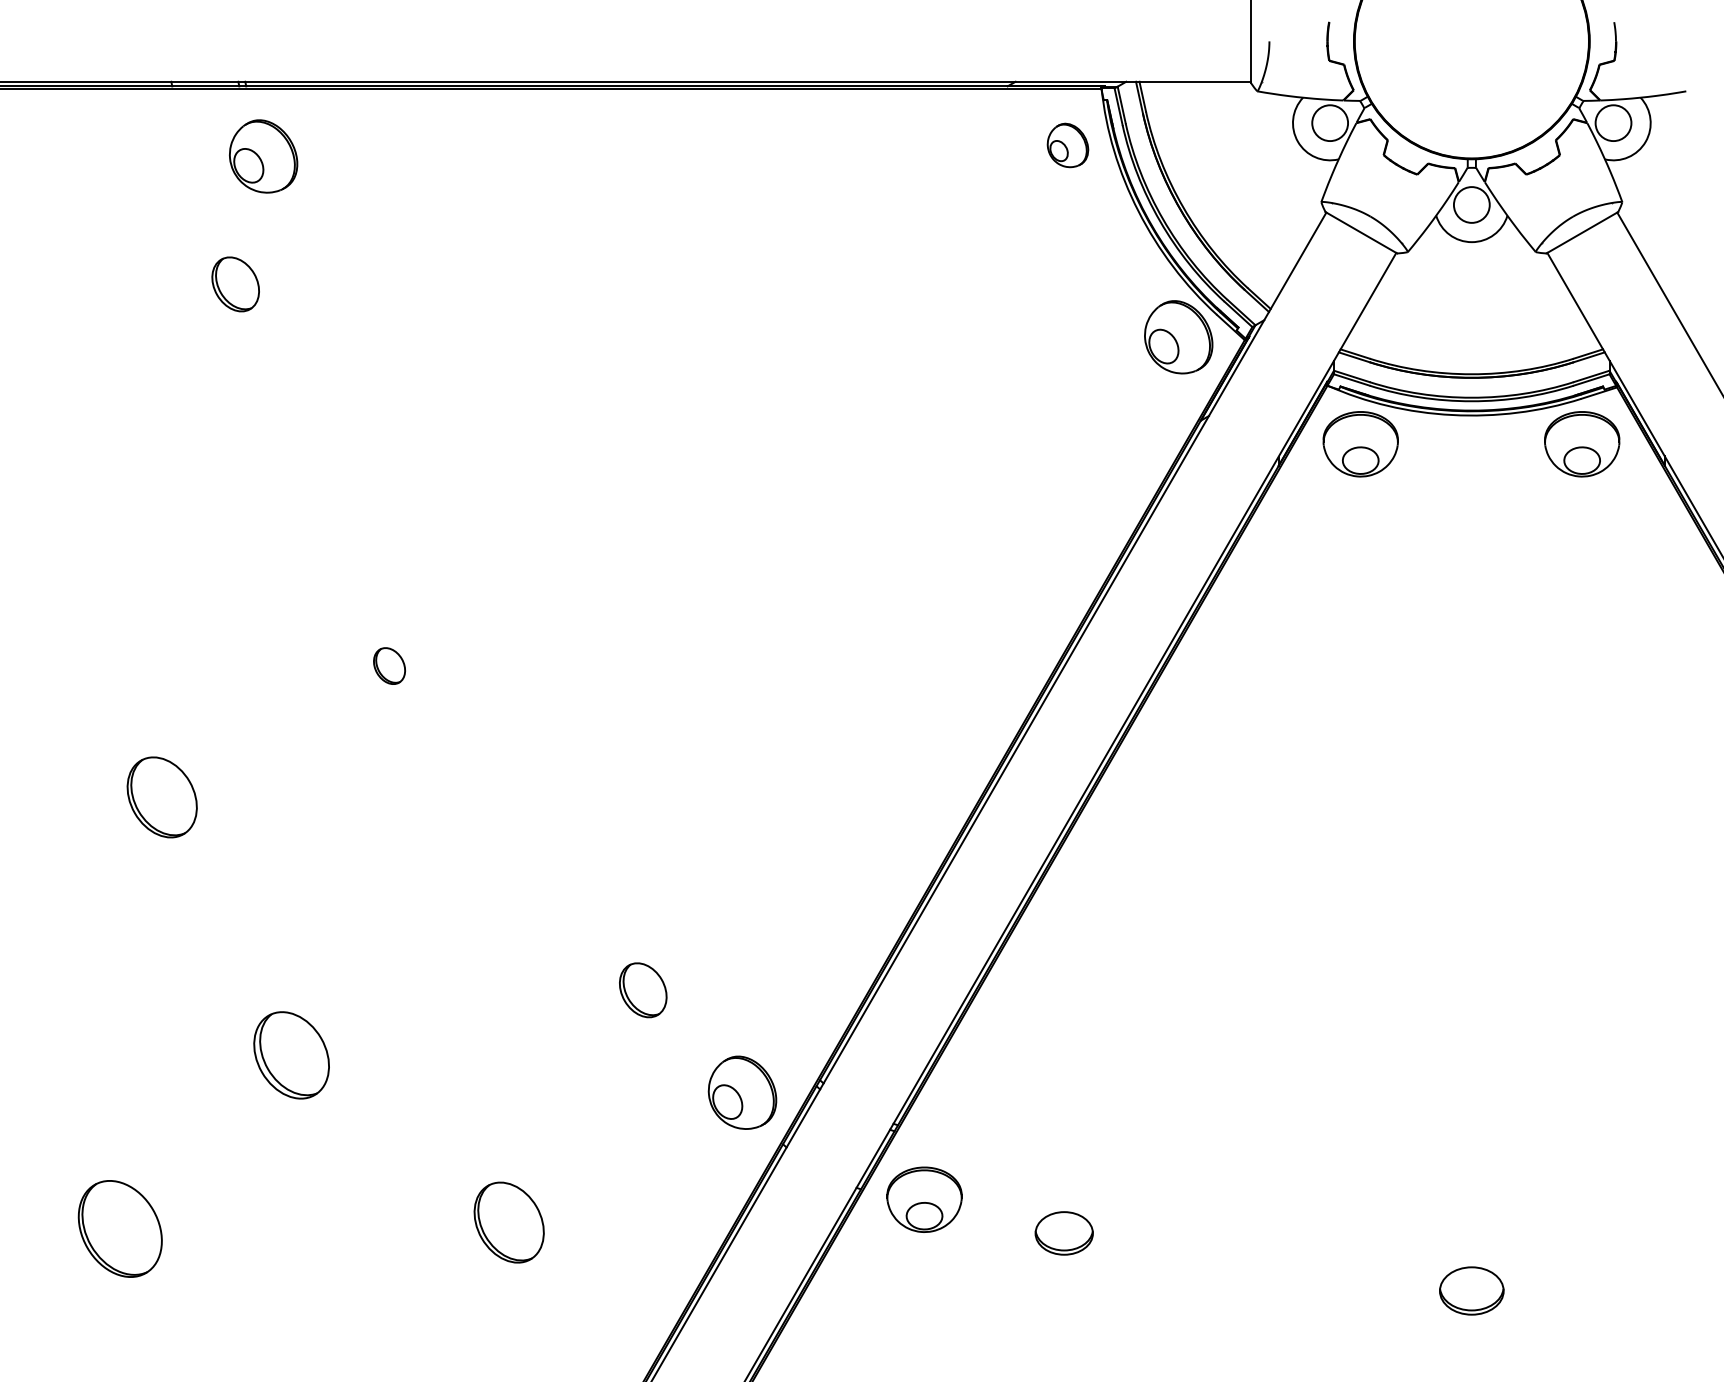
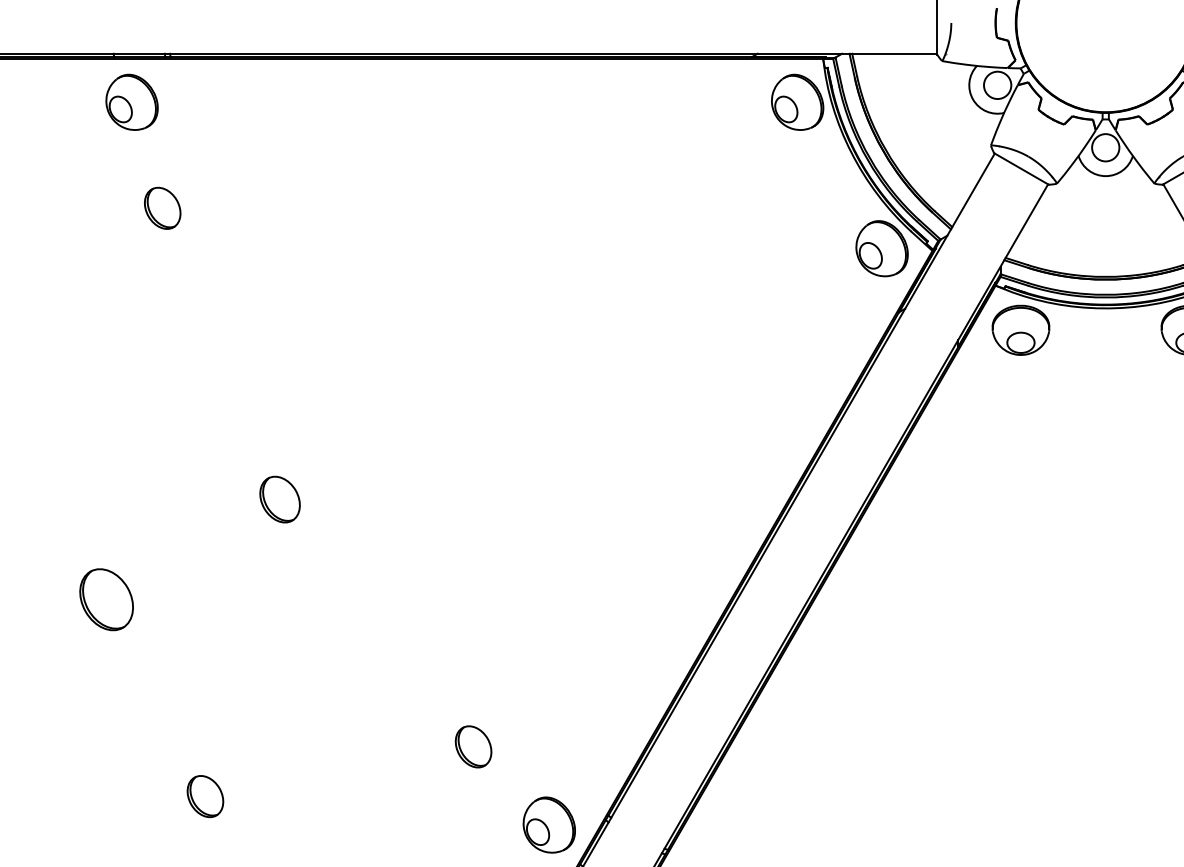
part: (1067, 145) -> (797, 102), size x1.67
part: (263, 156) -> (132, 102), moved
part: (389, 665) -> (280, 499), size x1.67
part: (291, 1055) -> (205, 796), size x0.62

